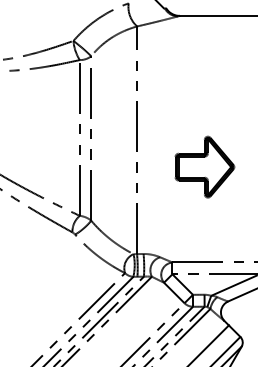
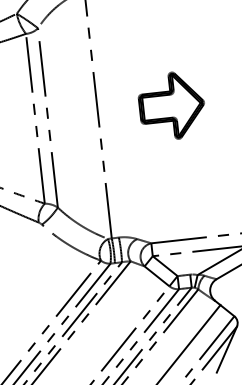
part: (204, 166) -> (171, 105), moved

